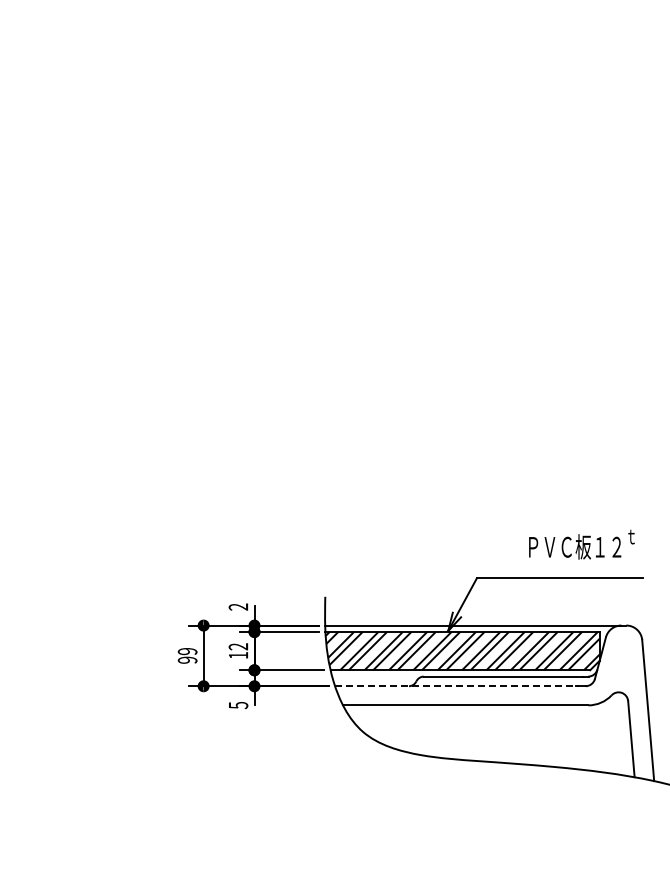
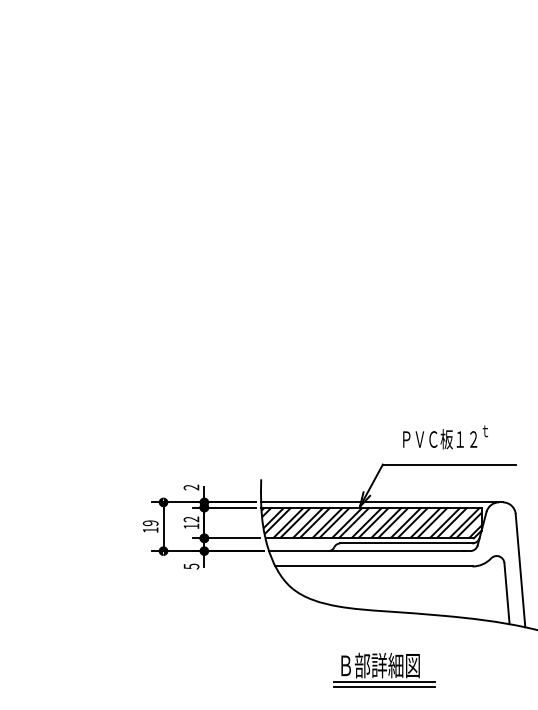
text: (581, 544) -> (445, 437), moved
text: (187, 659) -> (150, 529), 99 -> 19
line: (456, 686) -> (366, 551), dashed -> solid
part: (478, 833) -> (384, 669), added

